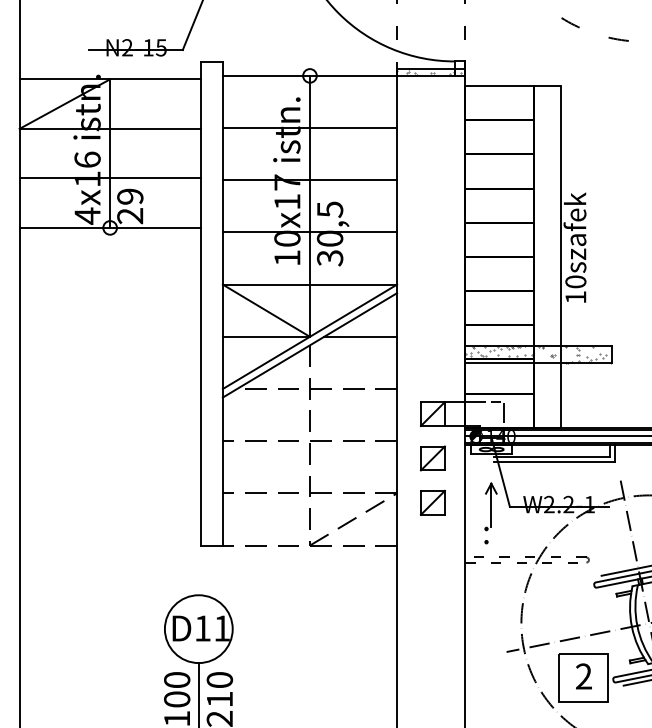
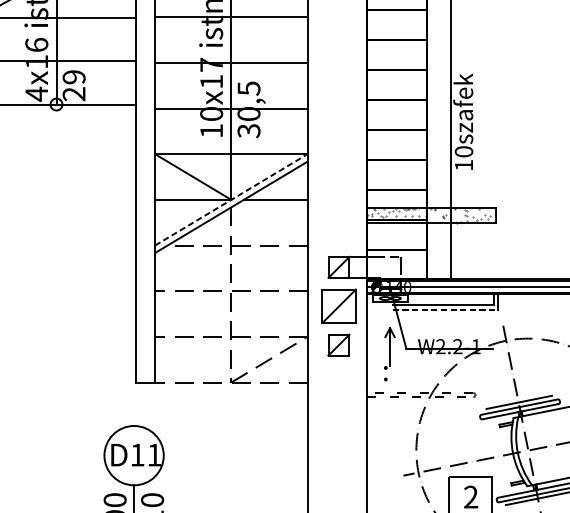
line: (309, 336) -> (230, 199), solid -> dashed
part: (432, 458) -> (338, 306), size x1.6
line: (555, 462) -> (446, 309), solid -> dashed

